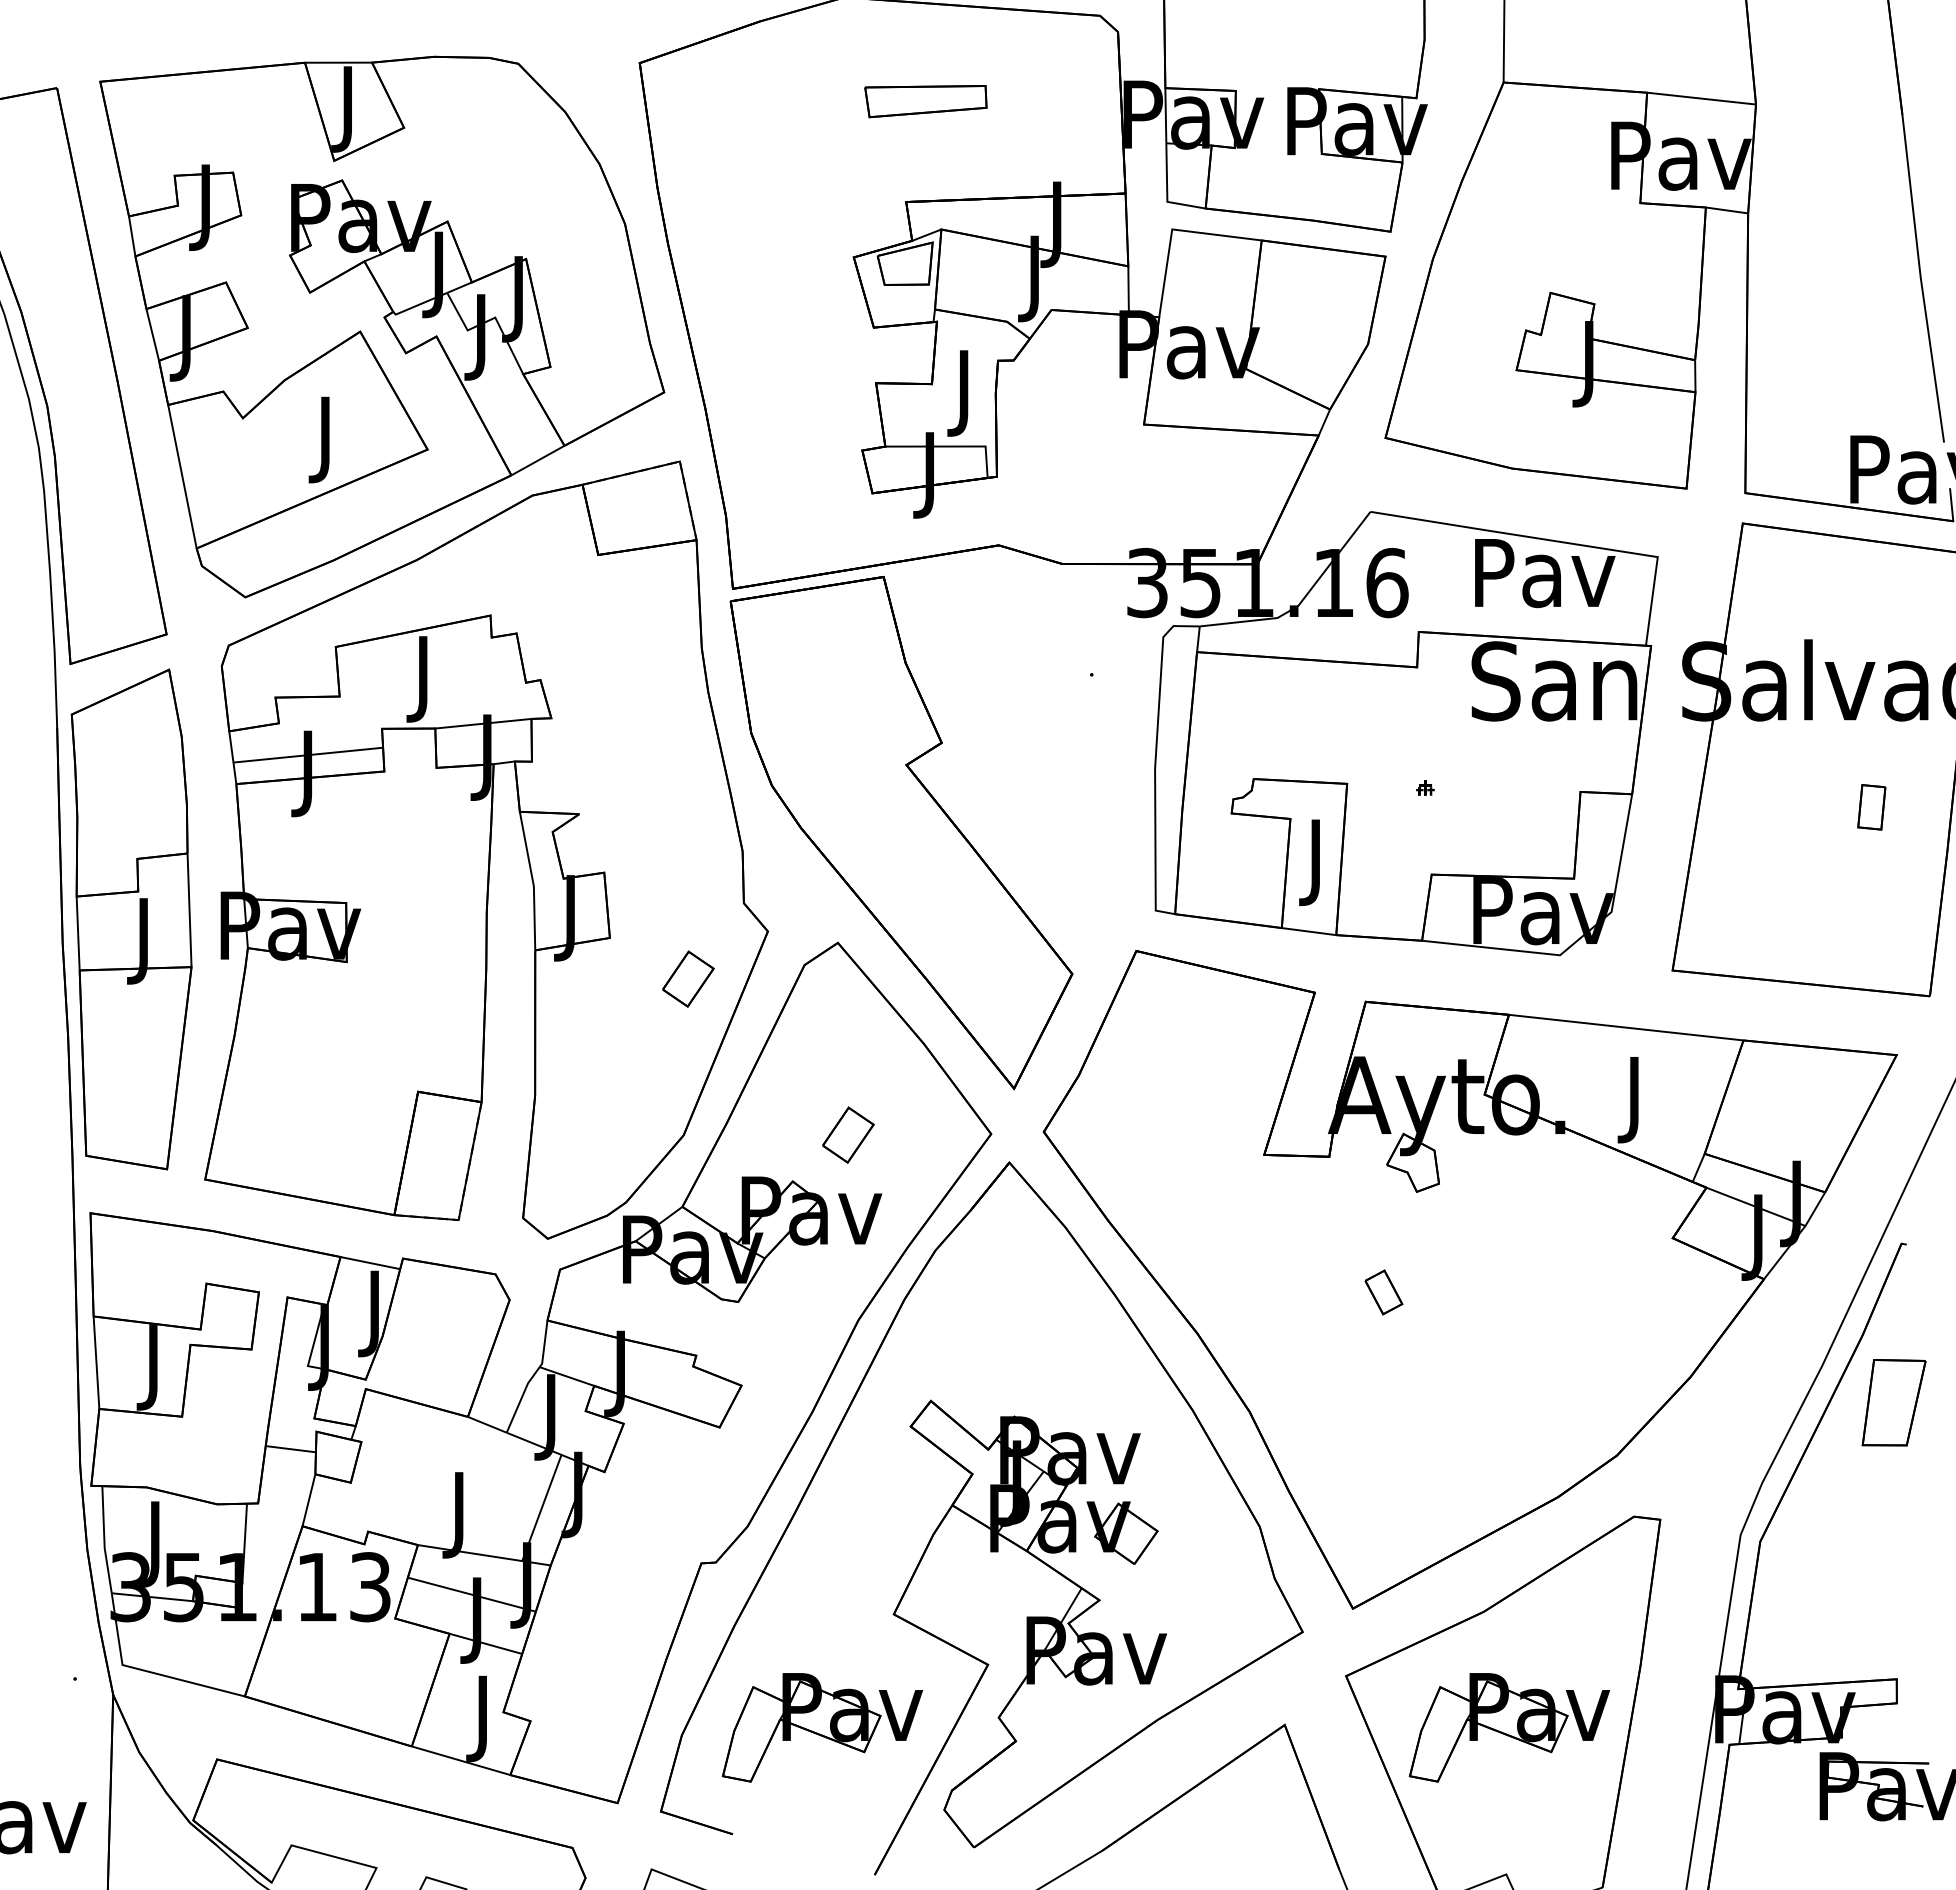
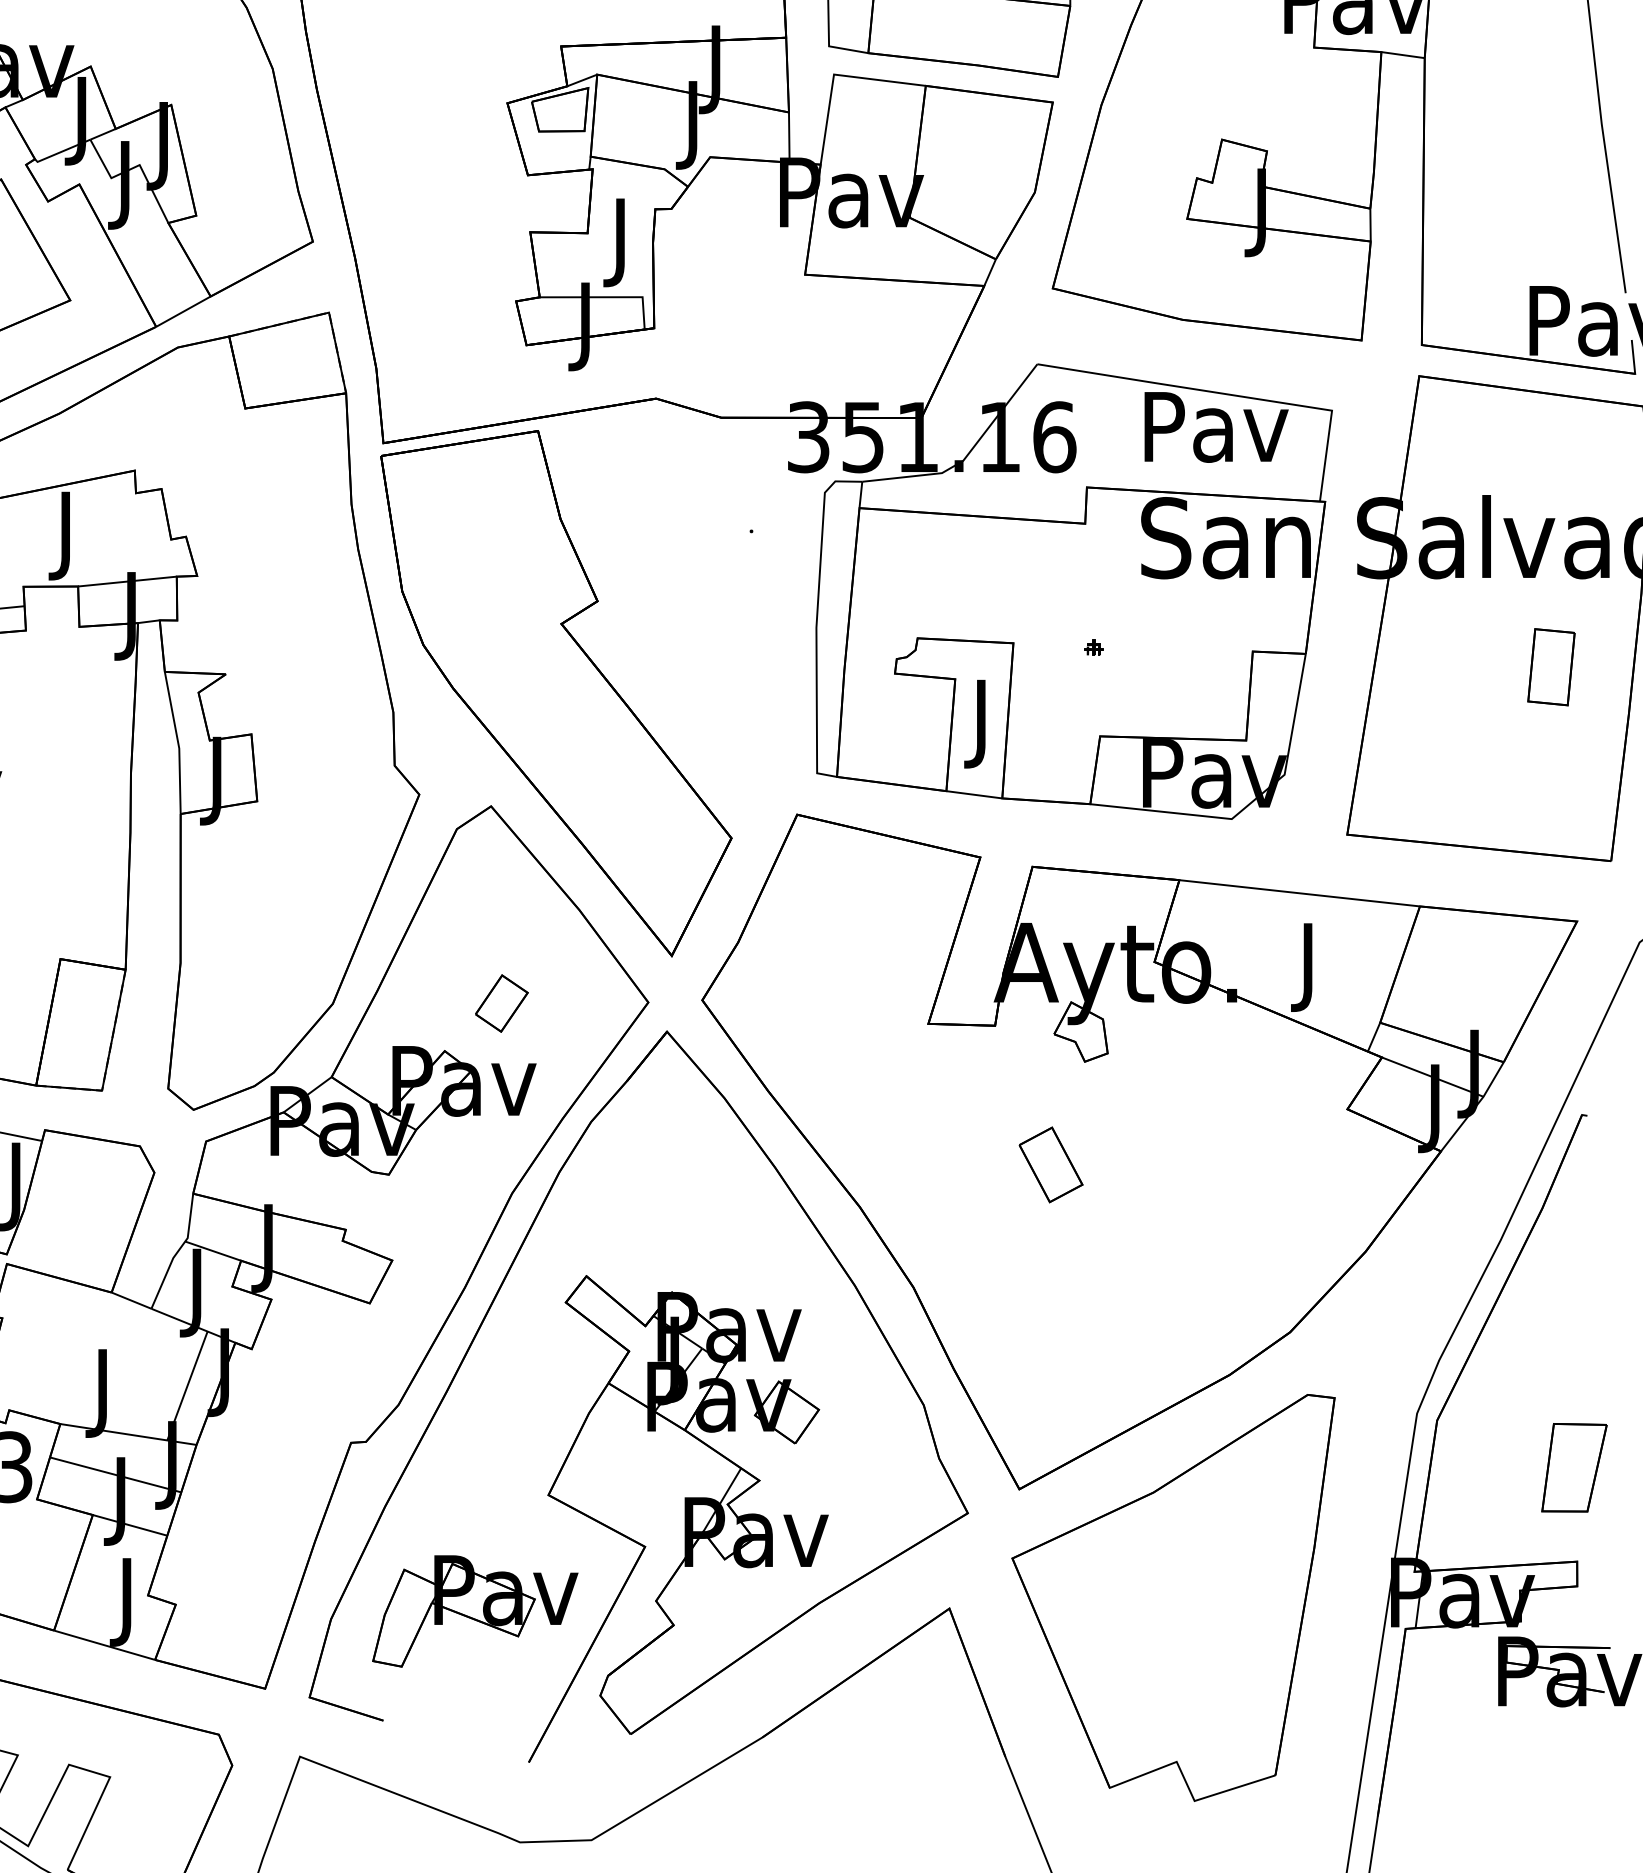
part: (1871, 807) -> (1551, 667), size x1.67
part: (688, 978) -> (337, 842), removed
part: (1383, 1292) -> (1050, 1164), size x1.67
part: (1893, 1402) -> (1573, 1467), moved
part: (1509, 1727) -> (1179, 1611), removed

